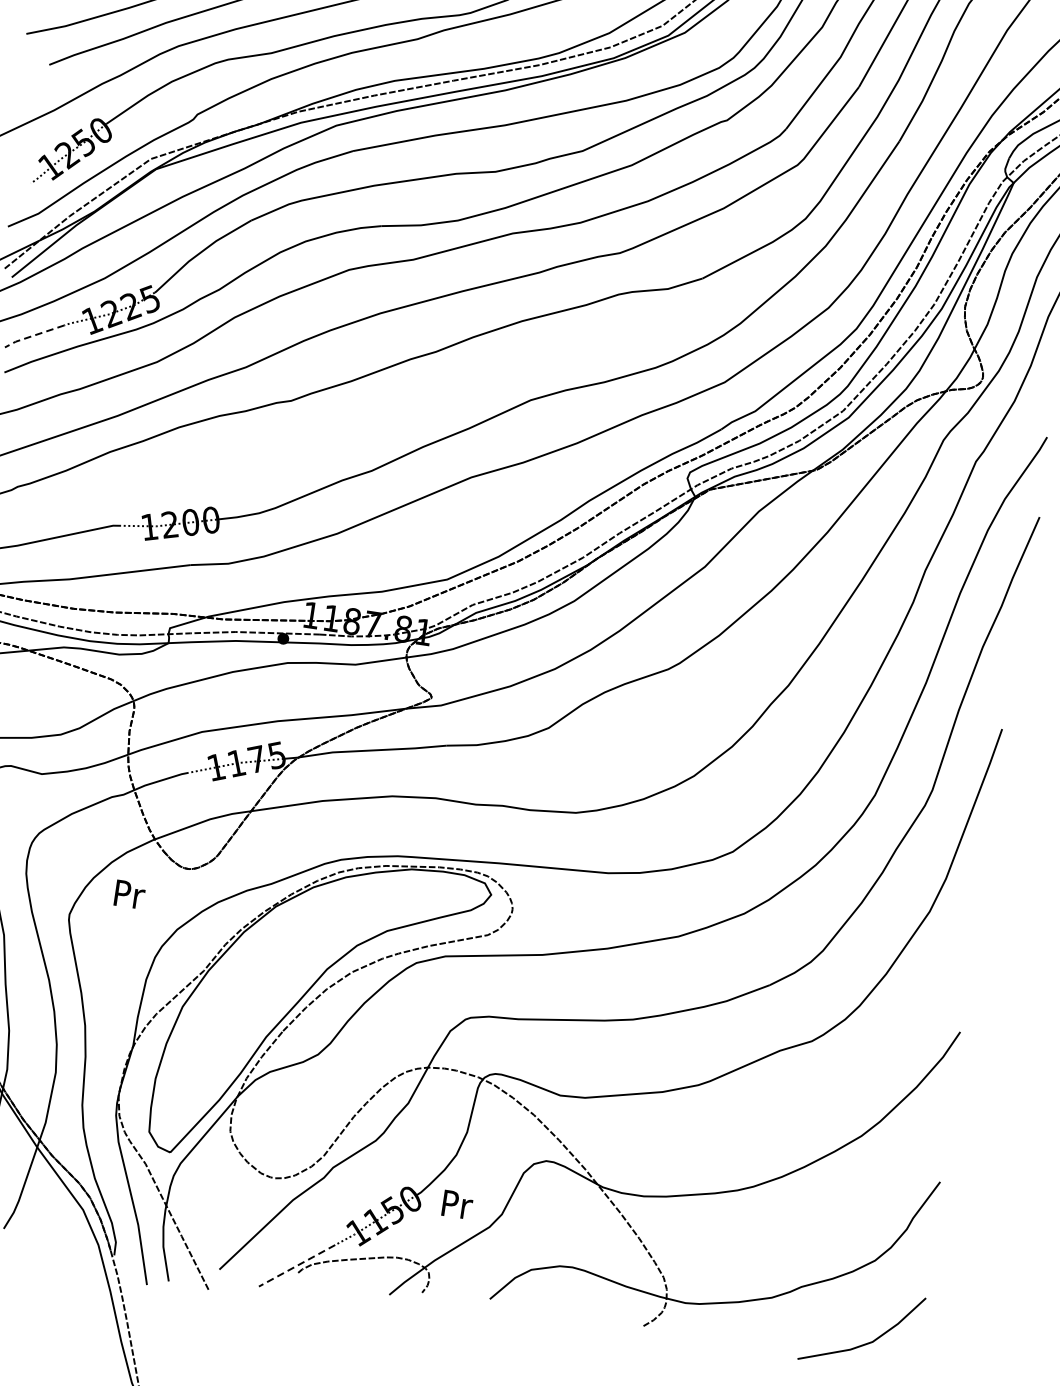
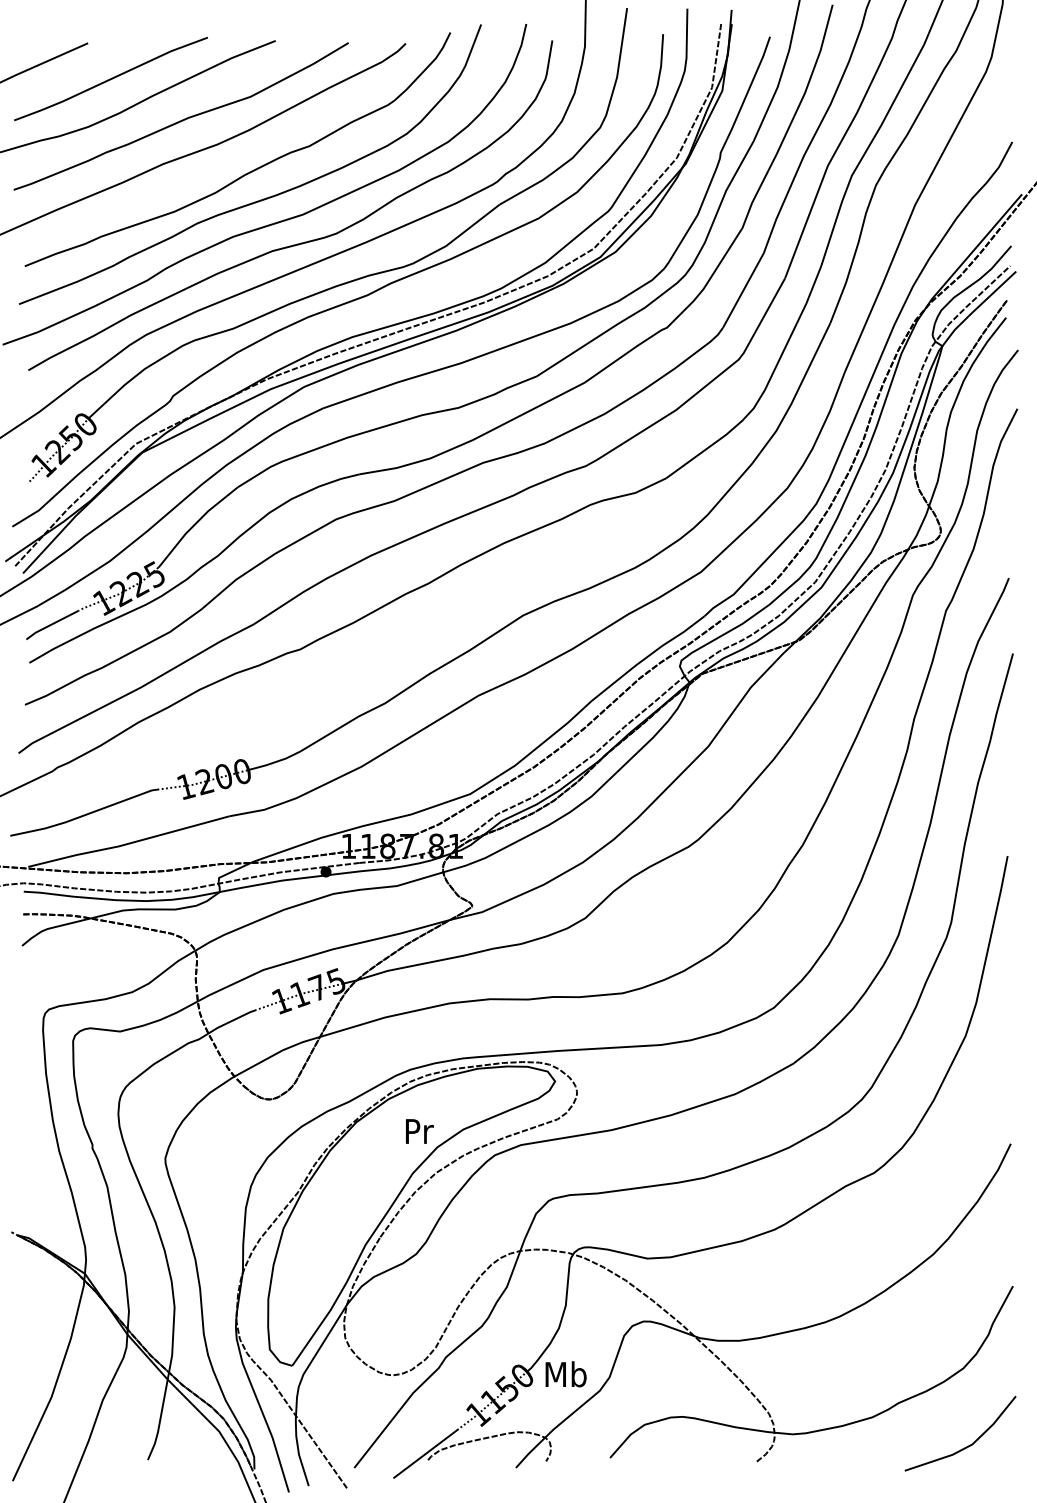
line: (33, 335) -> (51, 624), dashed -> solid
text: (129, 894) -> (419, 1131), moved
text: (456, 1204) -> (565, 1374), Pr -> Mb
line: (297, 1265) -> (426, 1453), dashed -> solid

